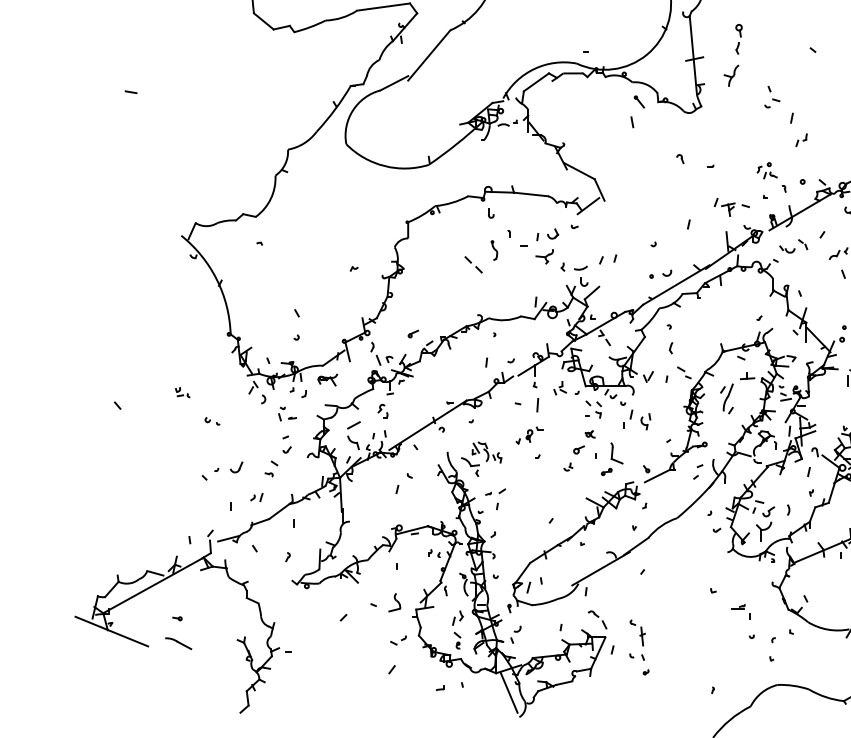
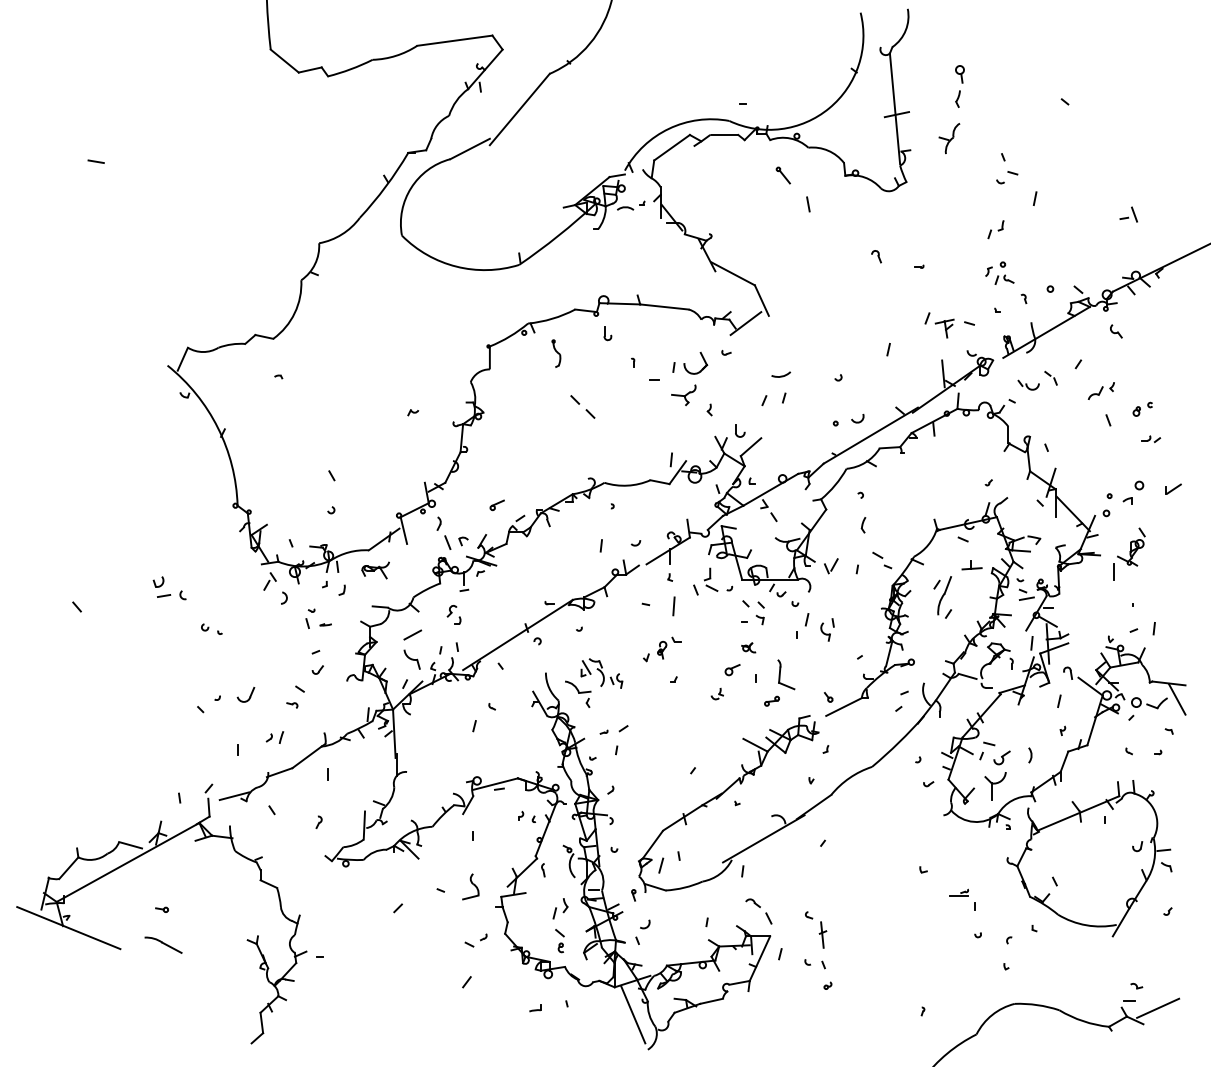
part: (638, 101) -> (782, 175), moved
part: (801, 139) -> (995, 229), moved
part: (552, 233) -> (695, 362), size x1.6
part: (494, 250) -> (556, 353), moved
arc: (581, 268) -> (781, 375), moved
part: (559, 388) -> (705, 582), size x1.4
part: (182, 391) -> (169, 587), size x1.6

